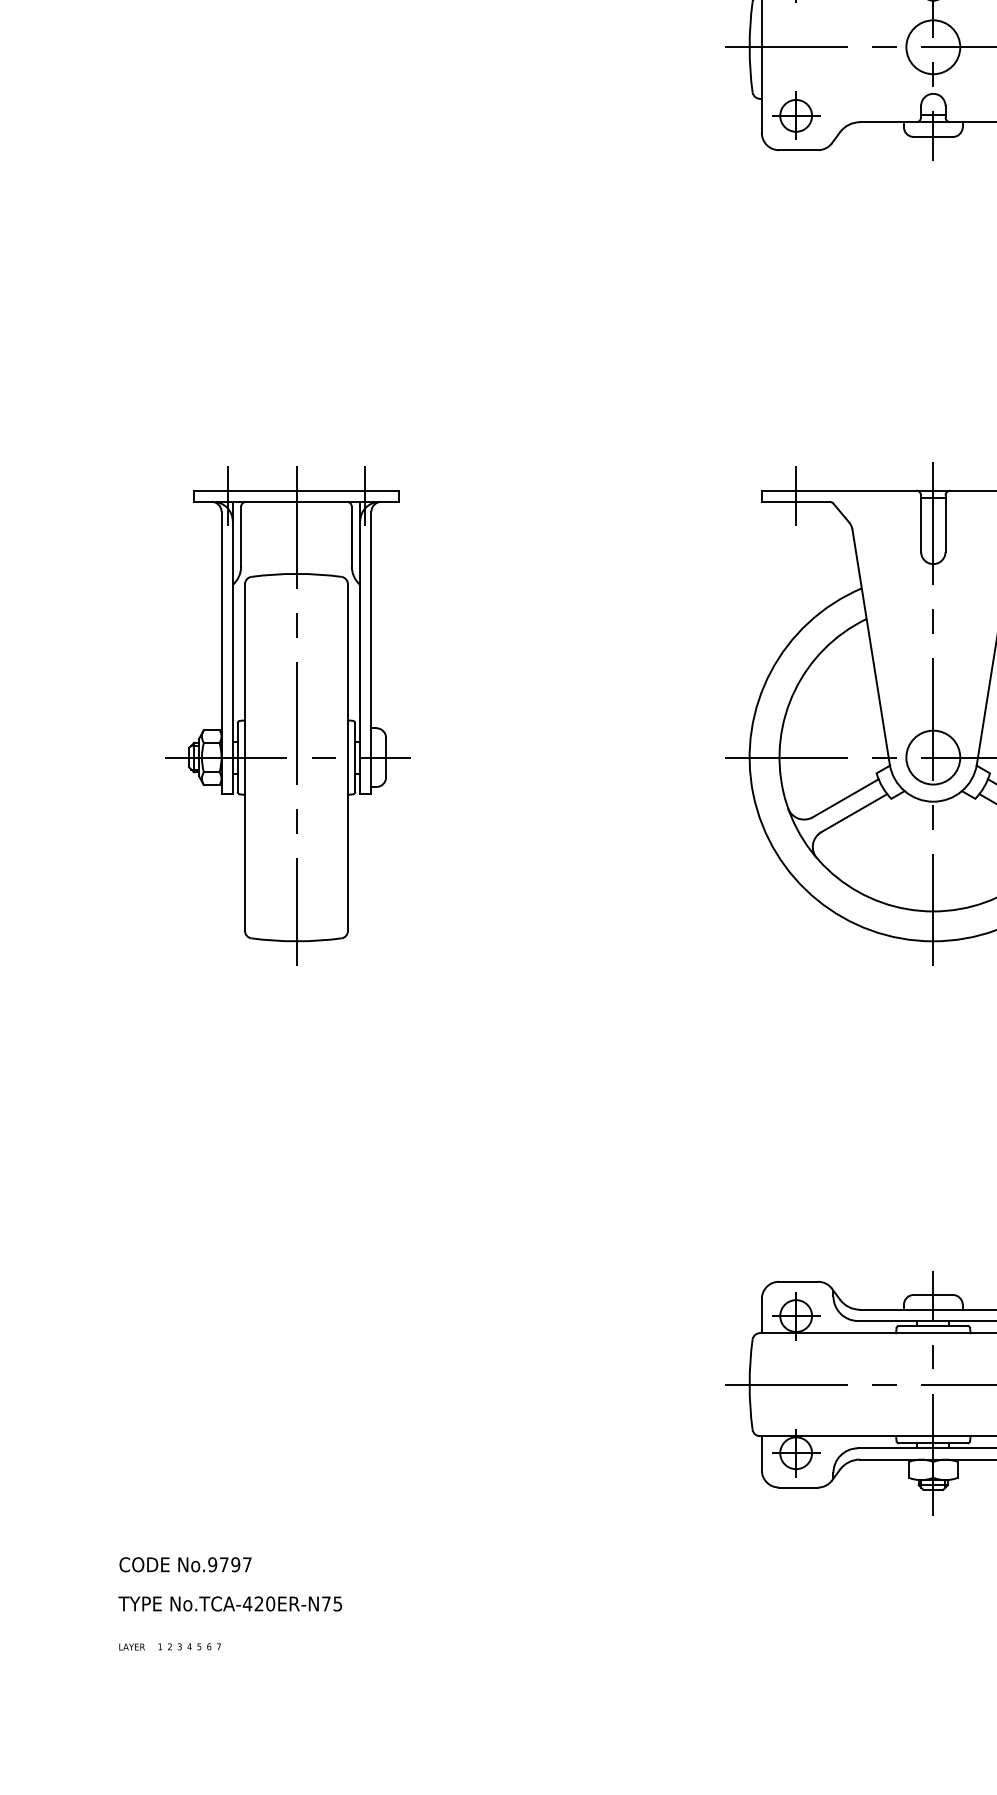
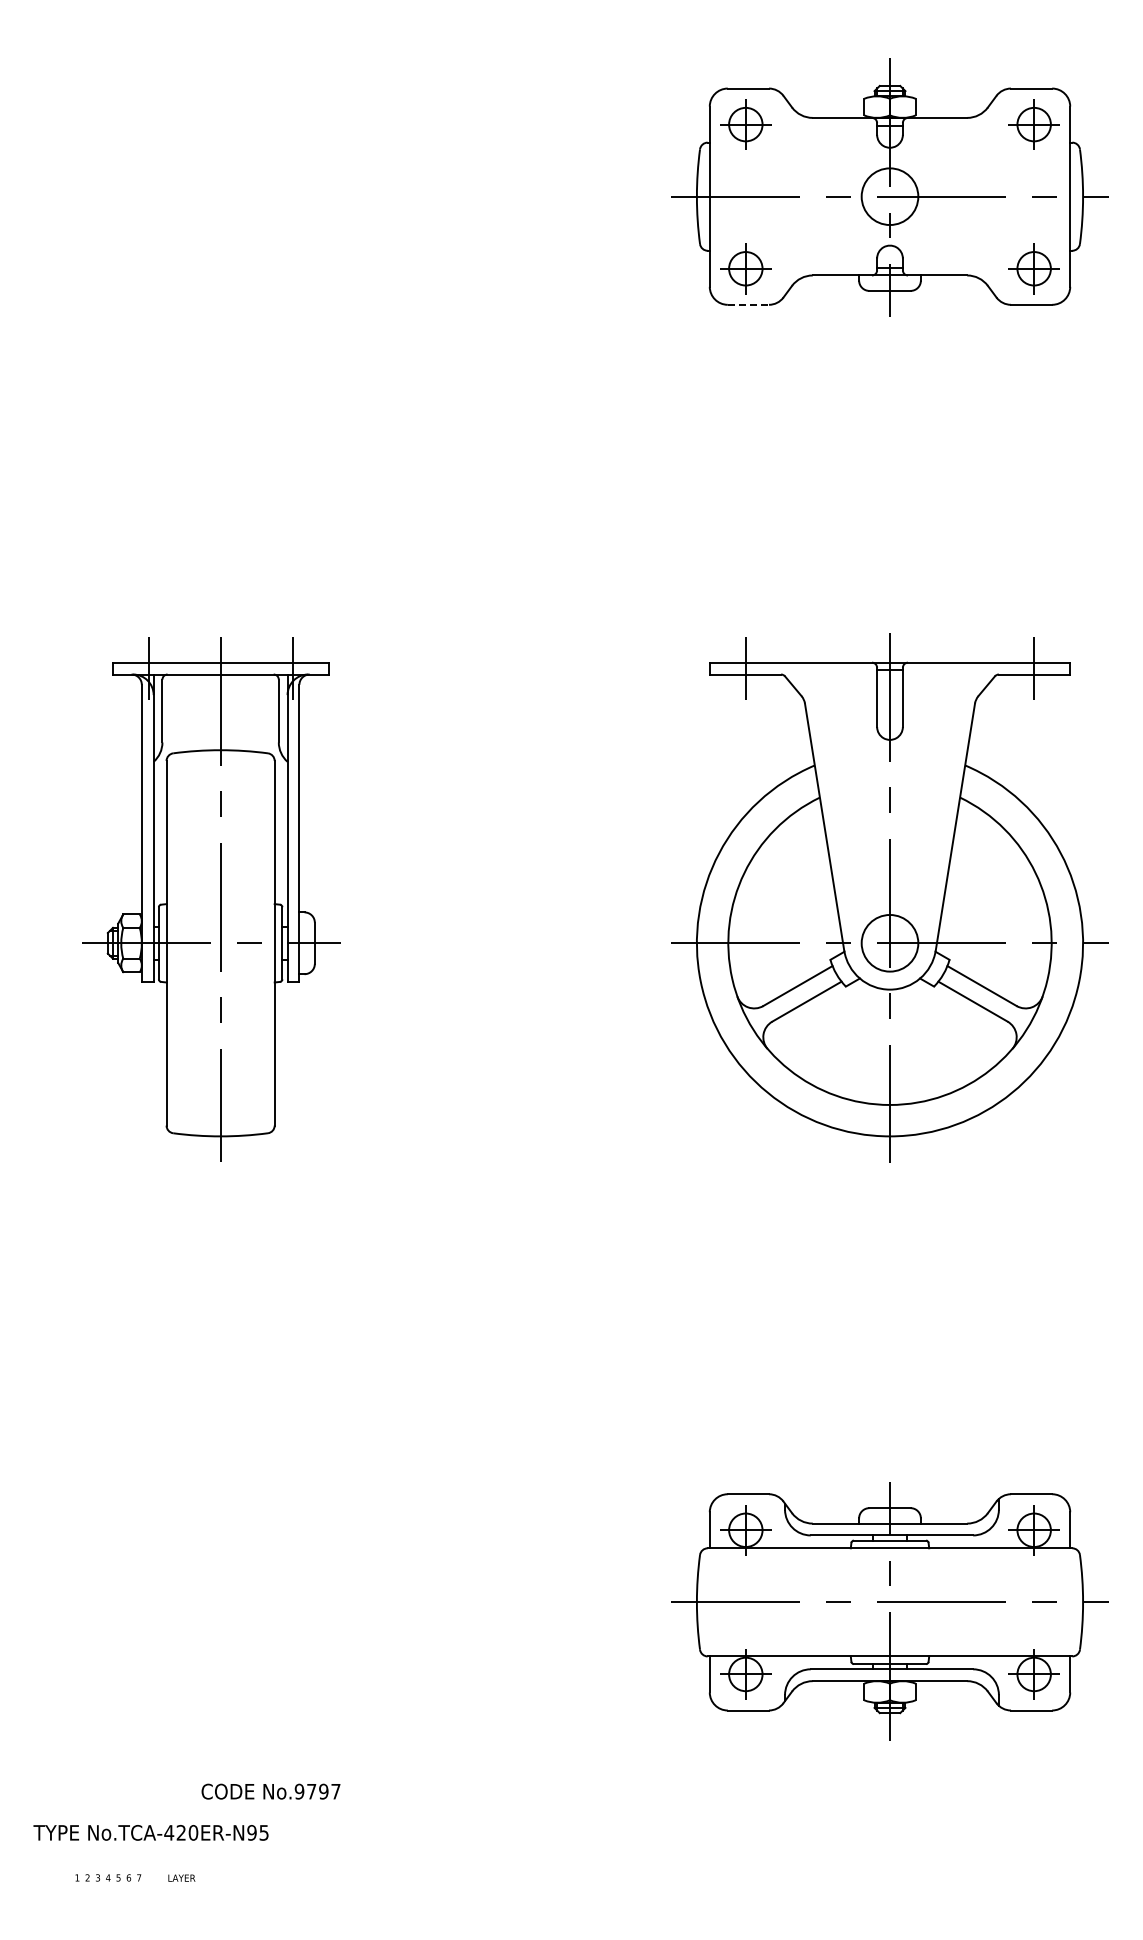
line: (798, 149) -> (748, 304), solid -> dashed
text: (185, 1564) -> (270, 1791), moved
text: (325, 1603) -> (251, 1832), No.TCA-420ER-N75 -> No.TCA-420ER-N95
text: (131, 1646) -> (181, 1877), moved

